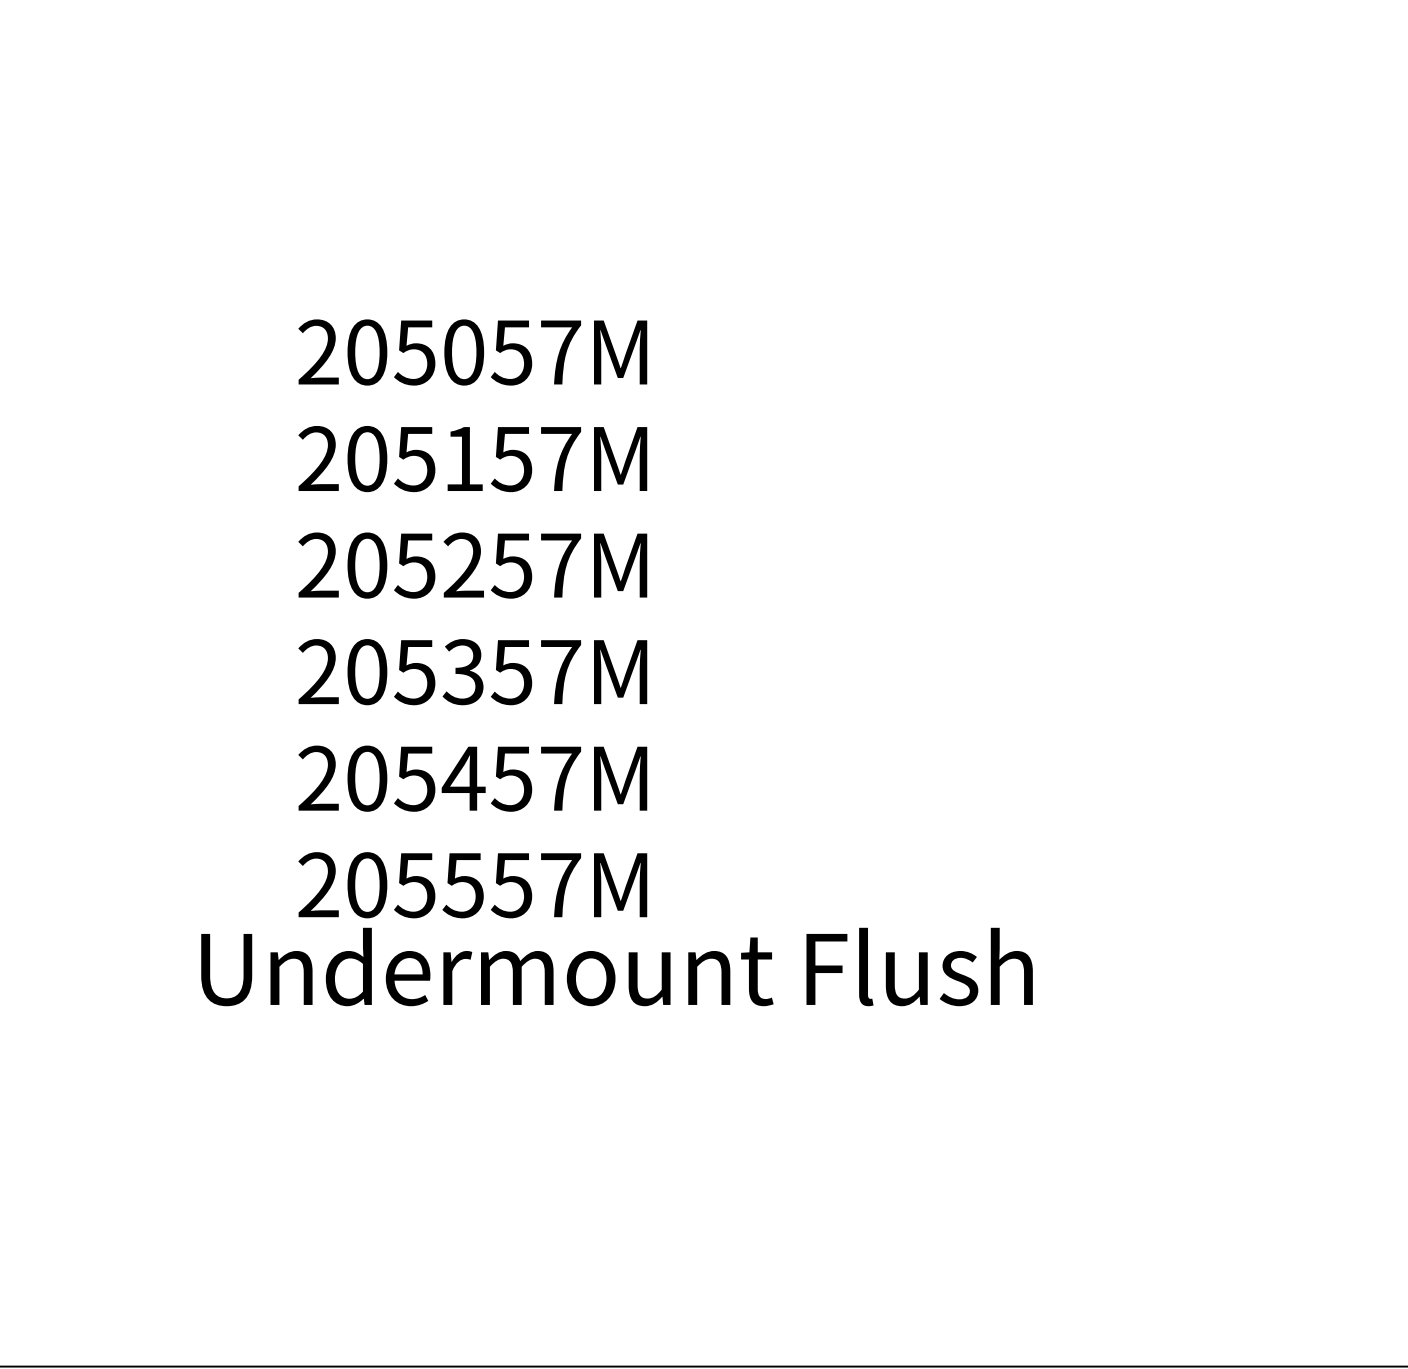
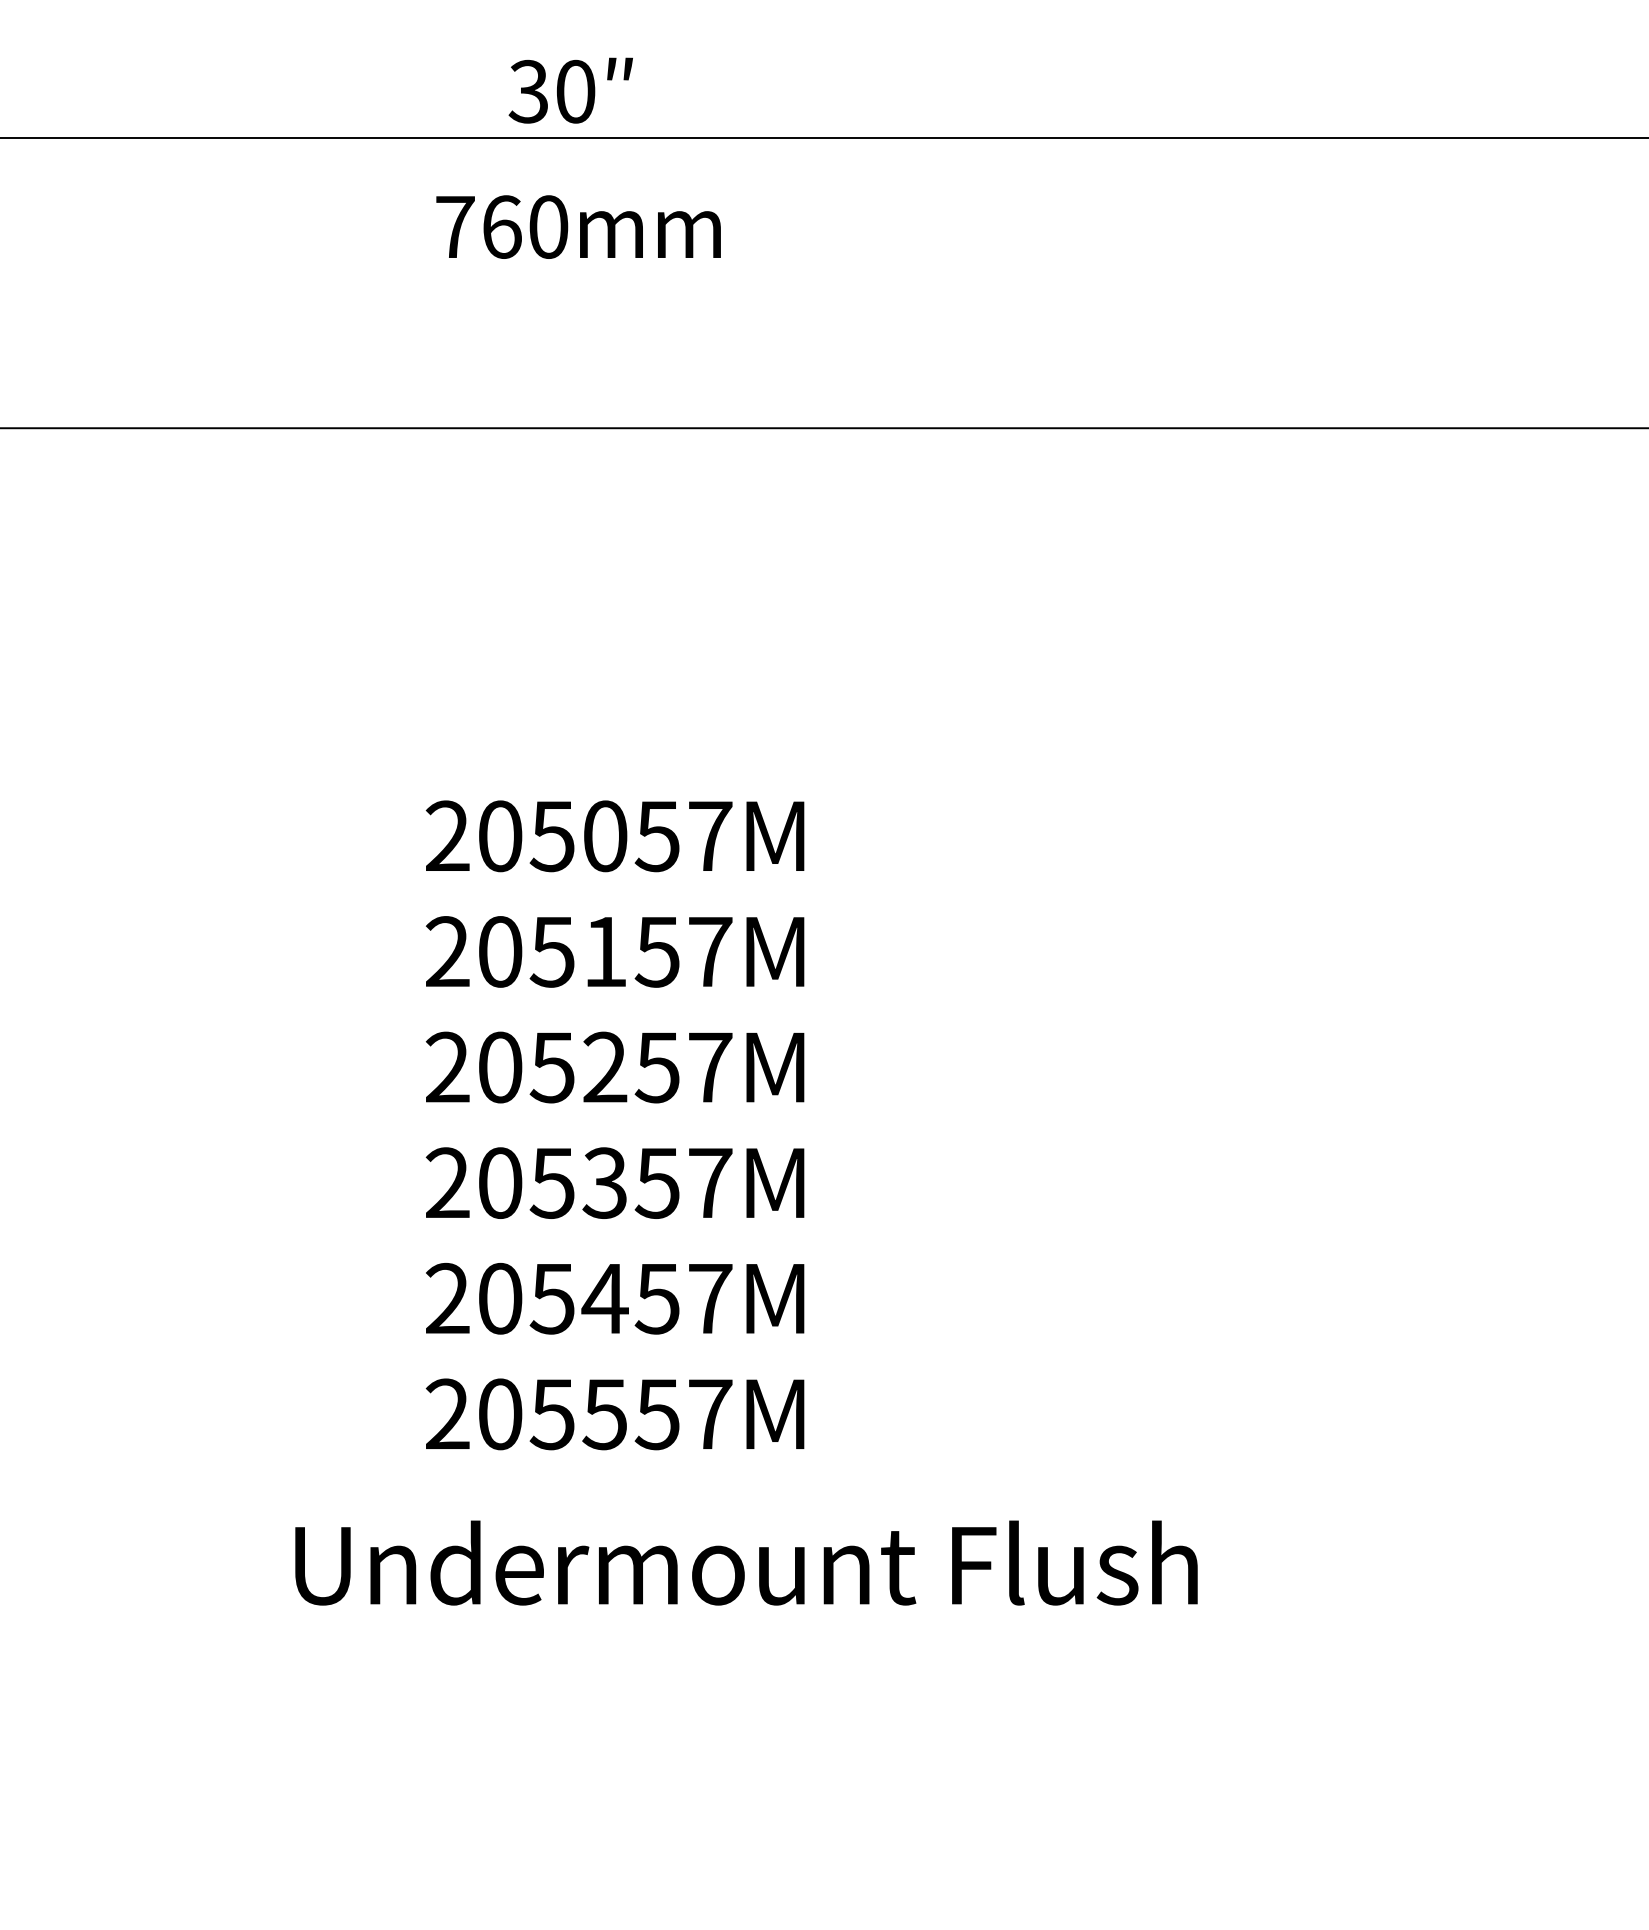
text: (472, 618) -> (614, 1125), moved

